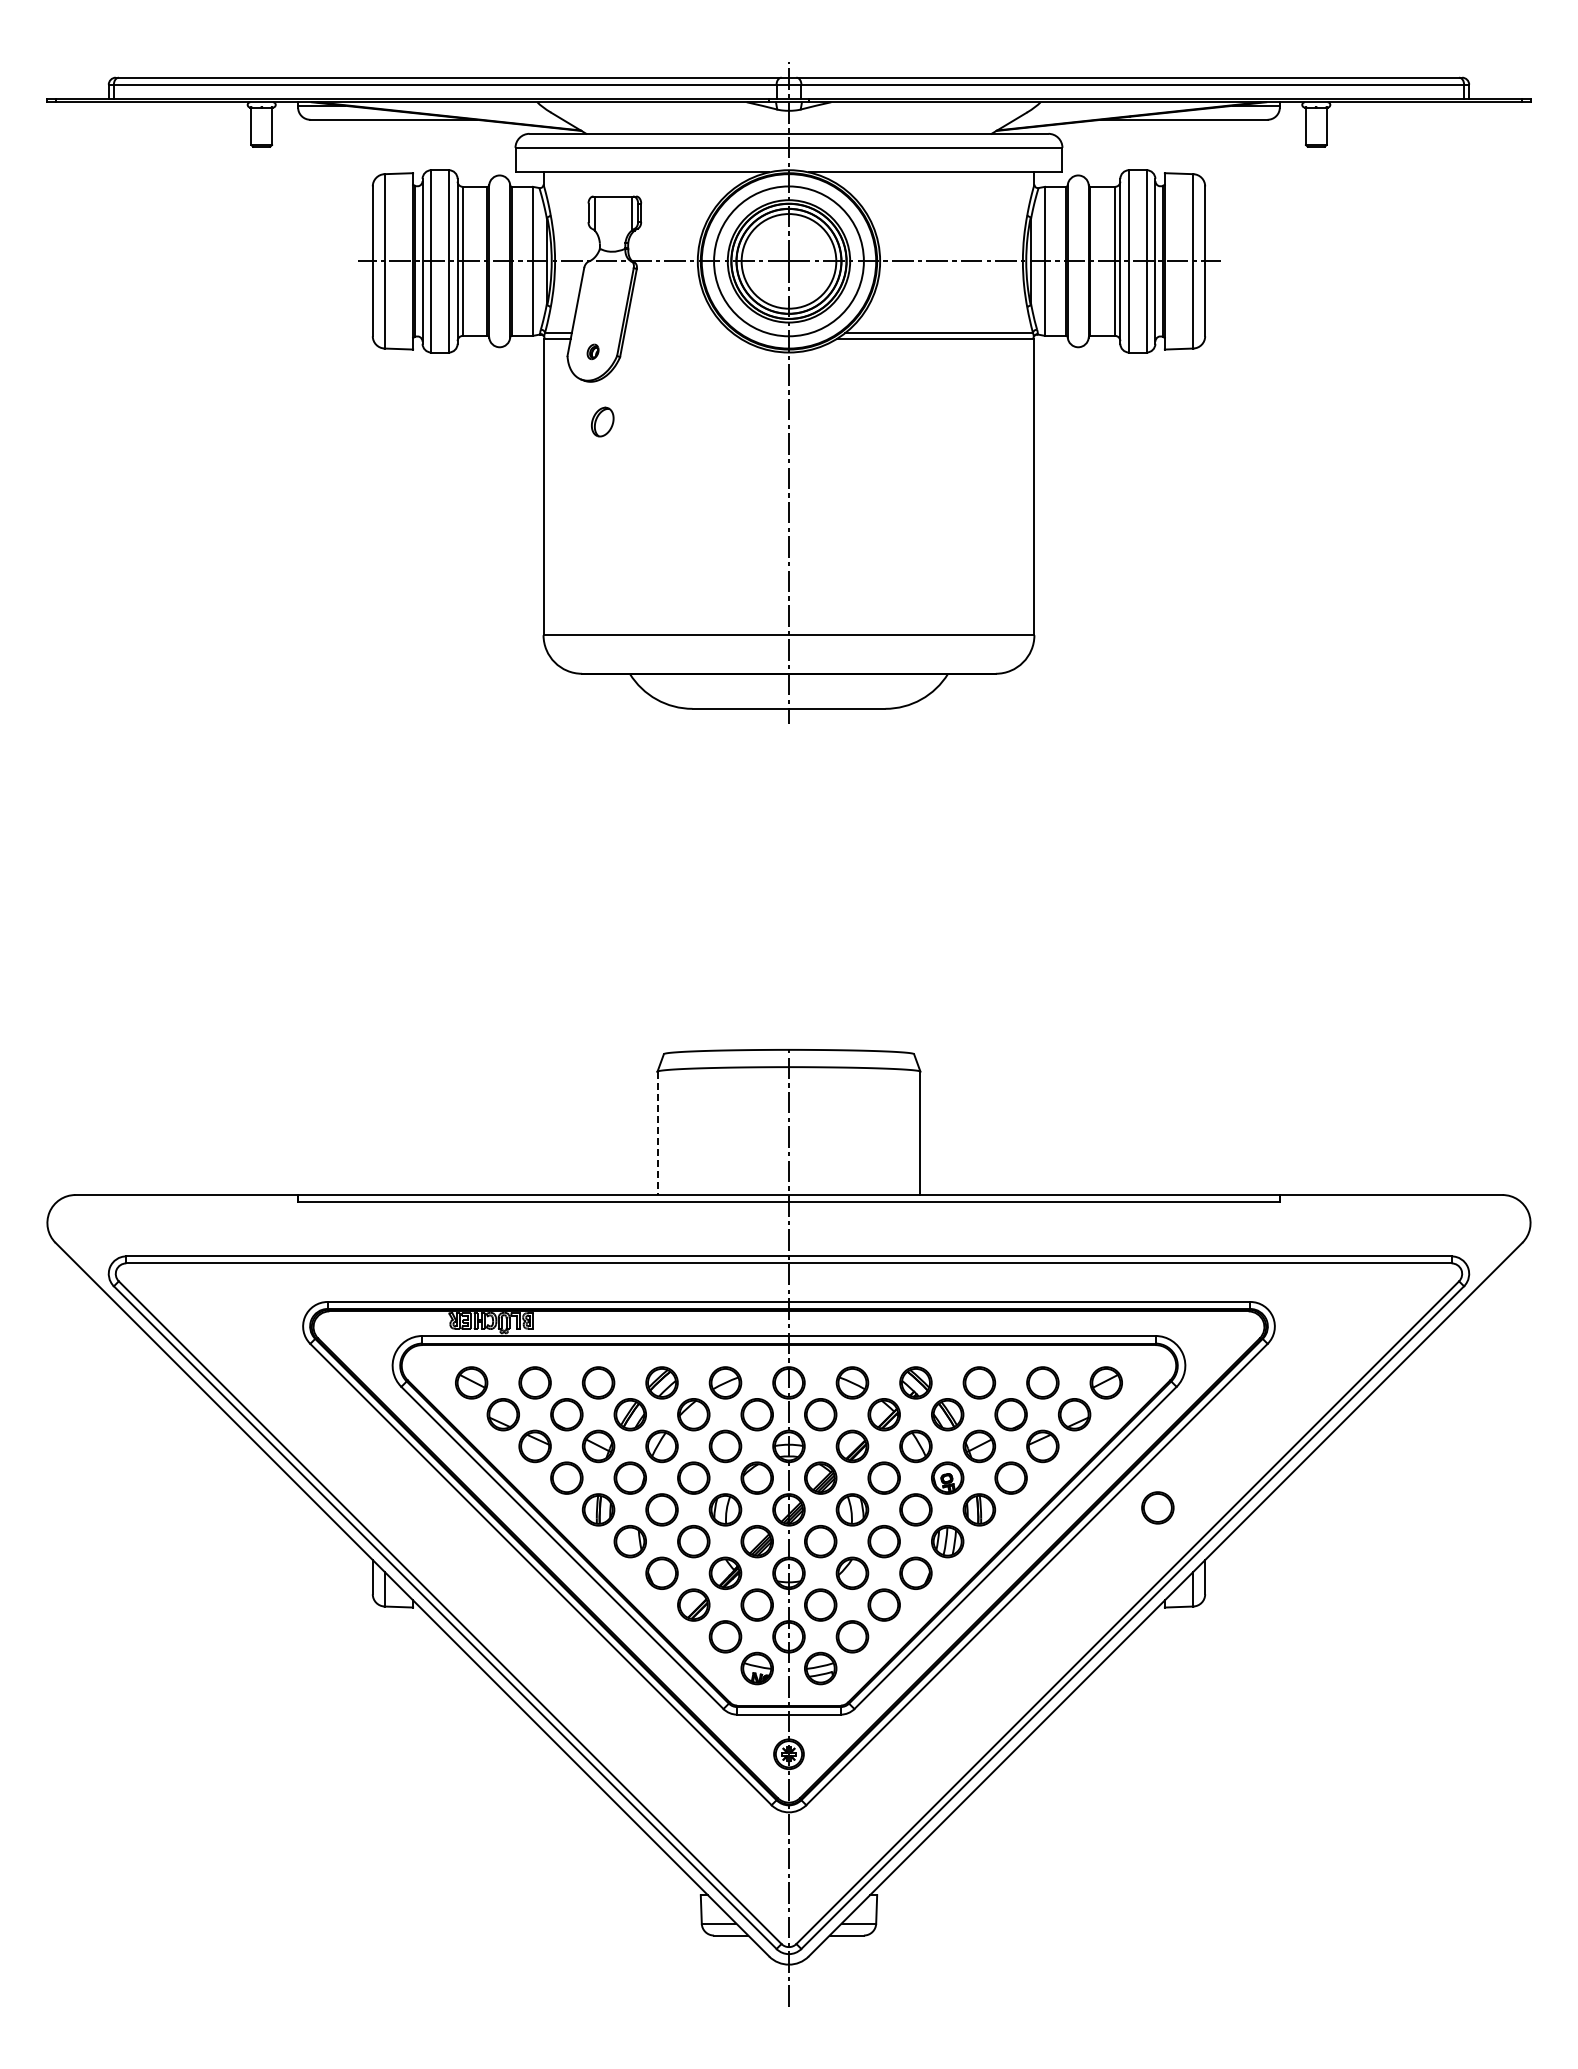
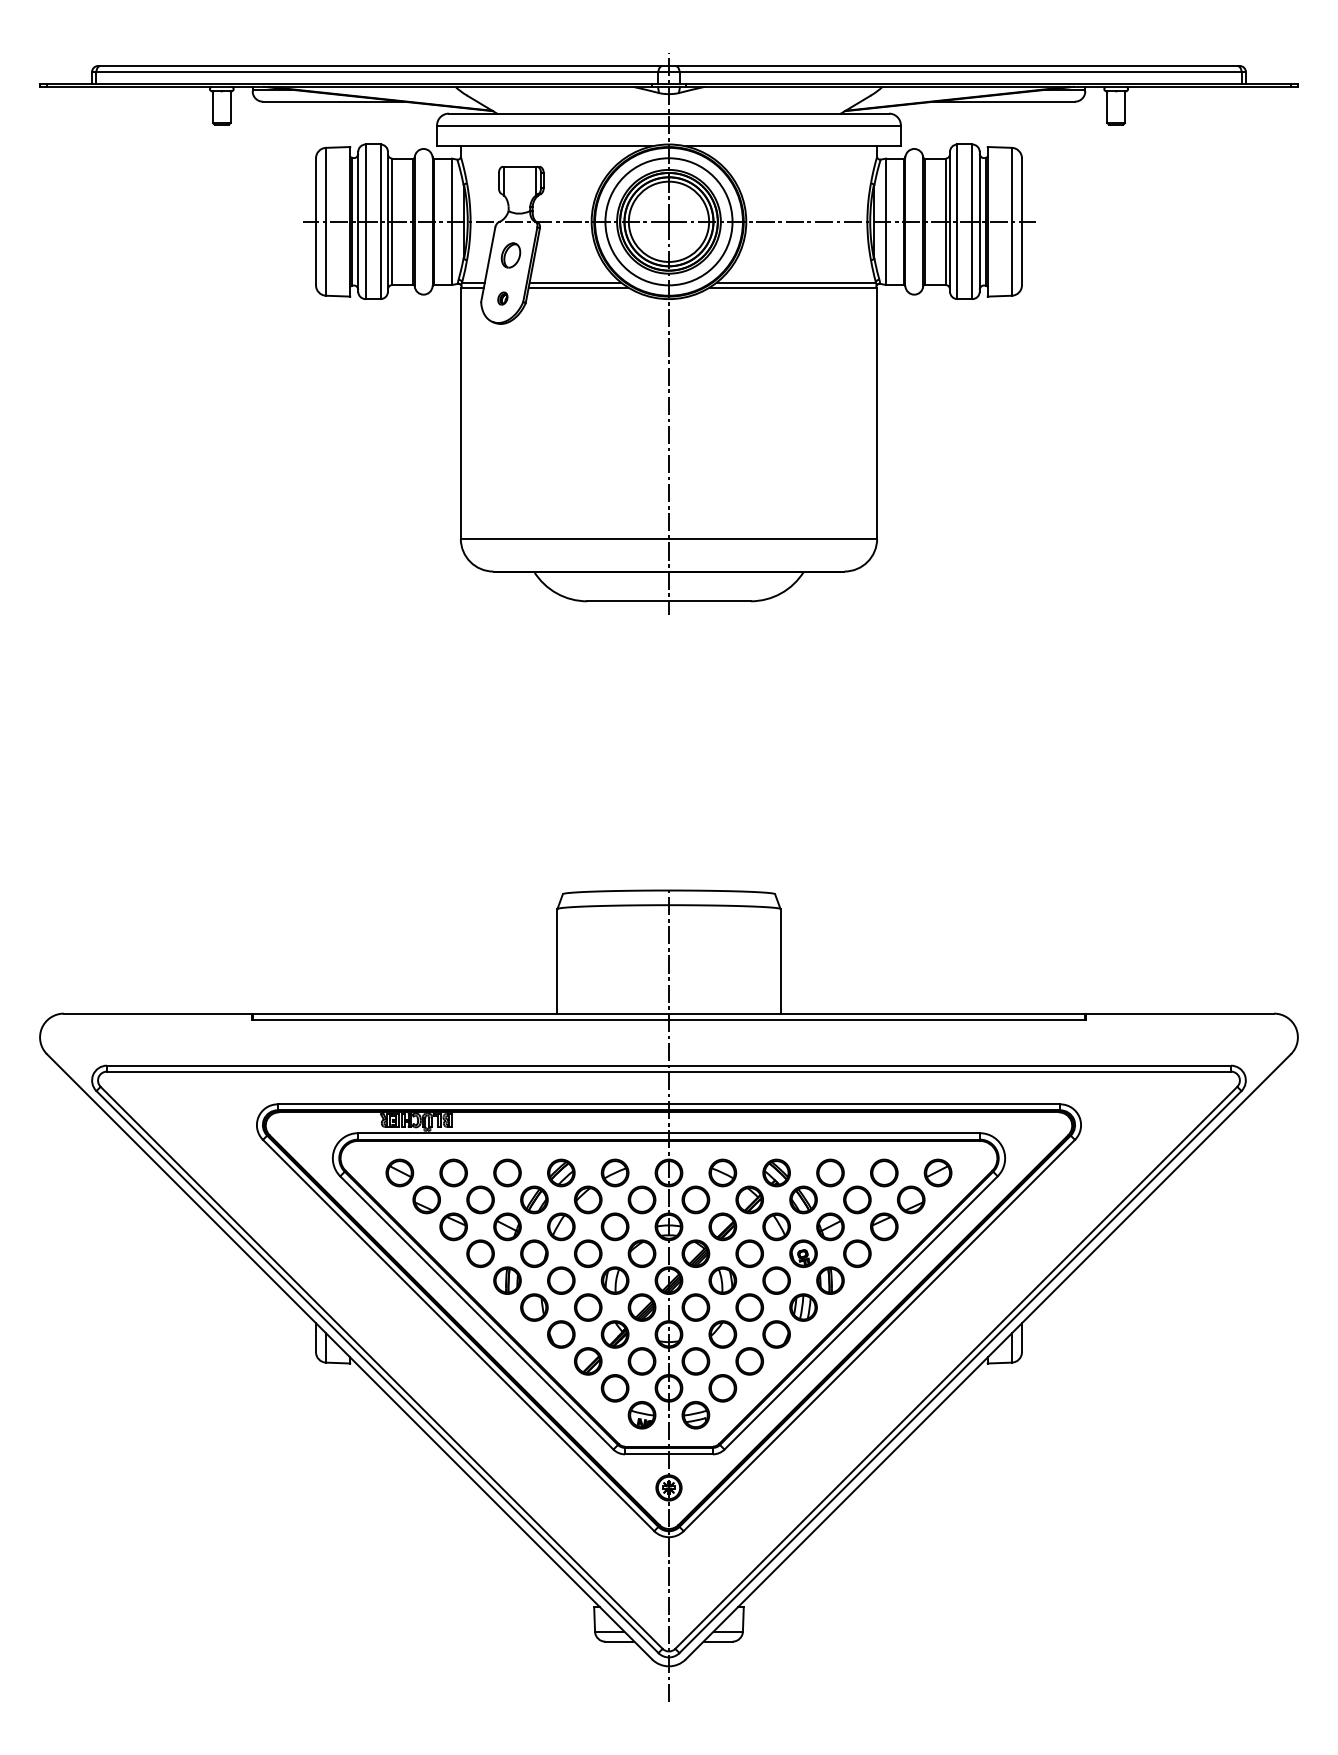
line: (678, 333) -> (575, 282), added
line: (682, 338) -> (578, 287), added
part: (602, 421) -> (510, 254), moved
line: (657, 1133) -> (557, 961), dashed -> solid
part: (1157, 1507) -> (981, 1278), removed

